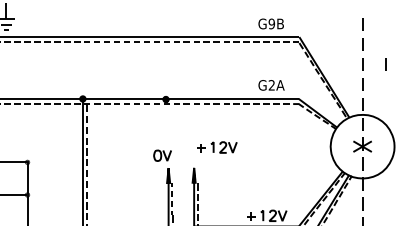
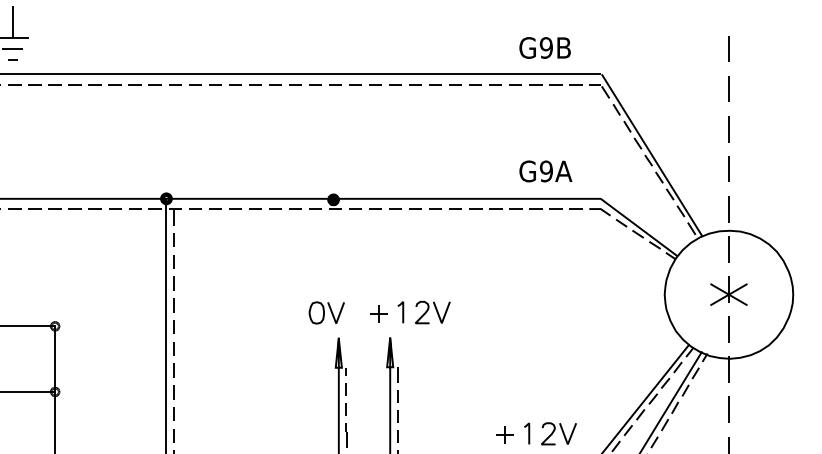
line: (385, 64) -> (774, 129), removed
text: (271, 85) -> (545, 171), G2A -> G9A
part: (217, 147) -> (411, 312), moved

